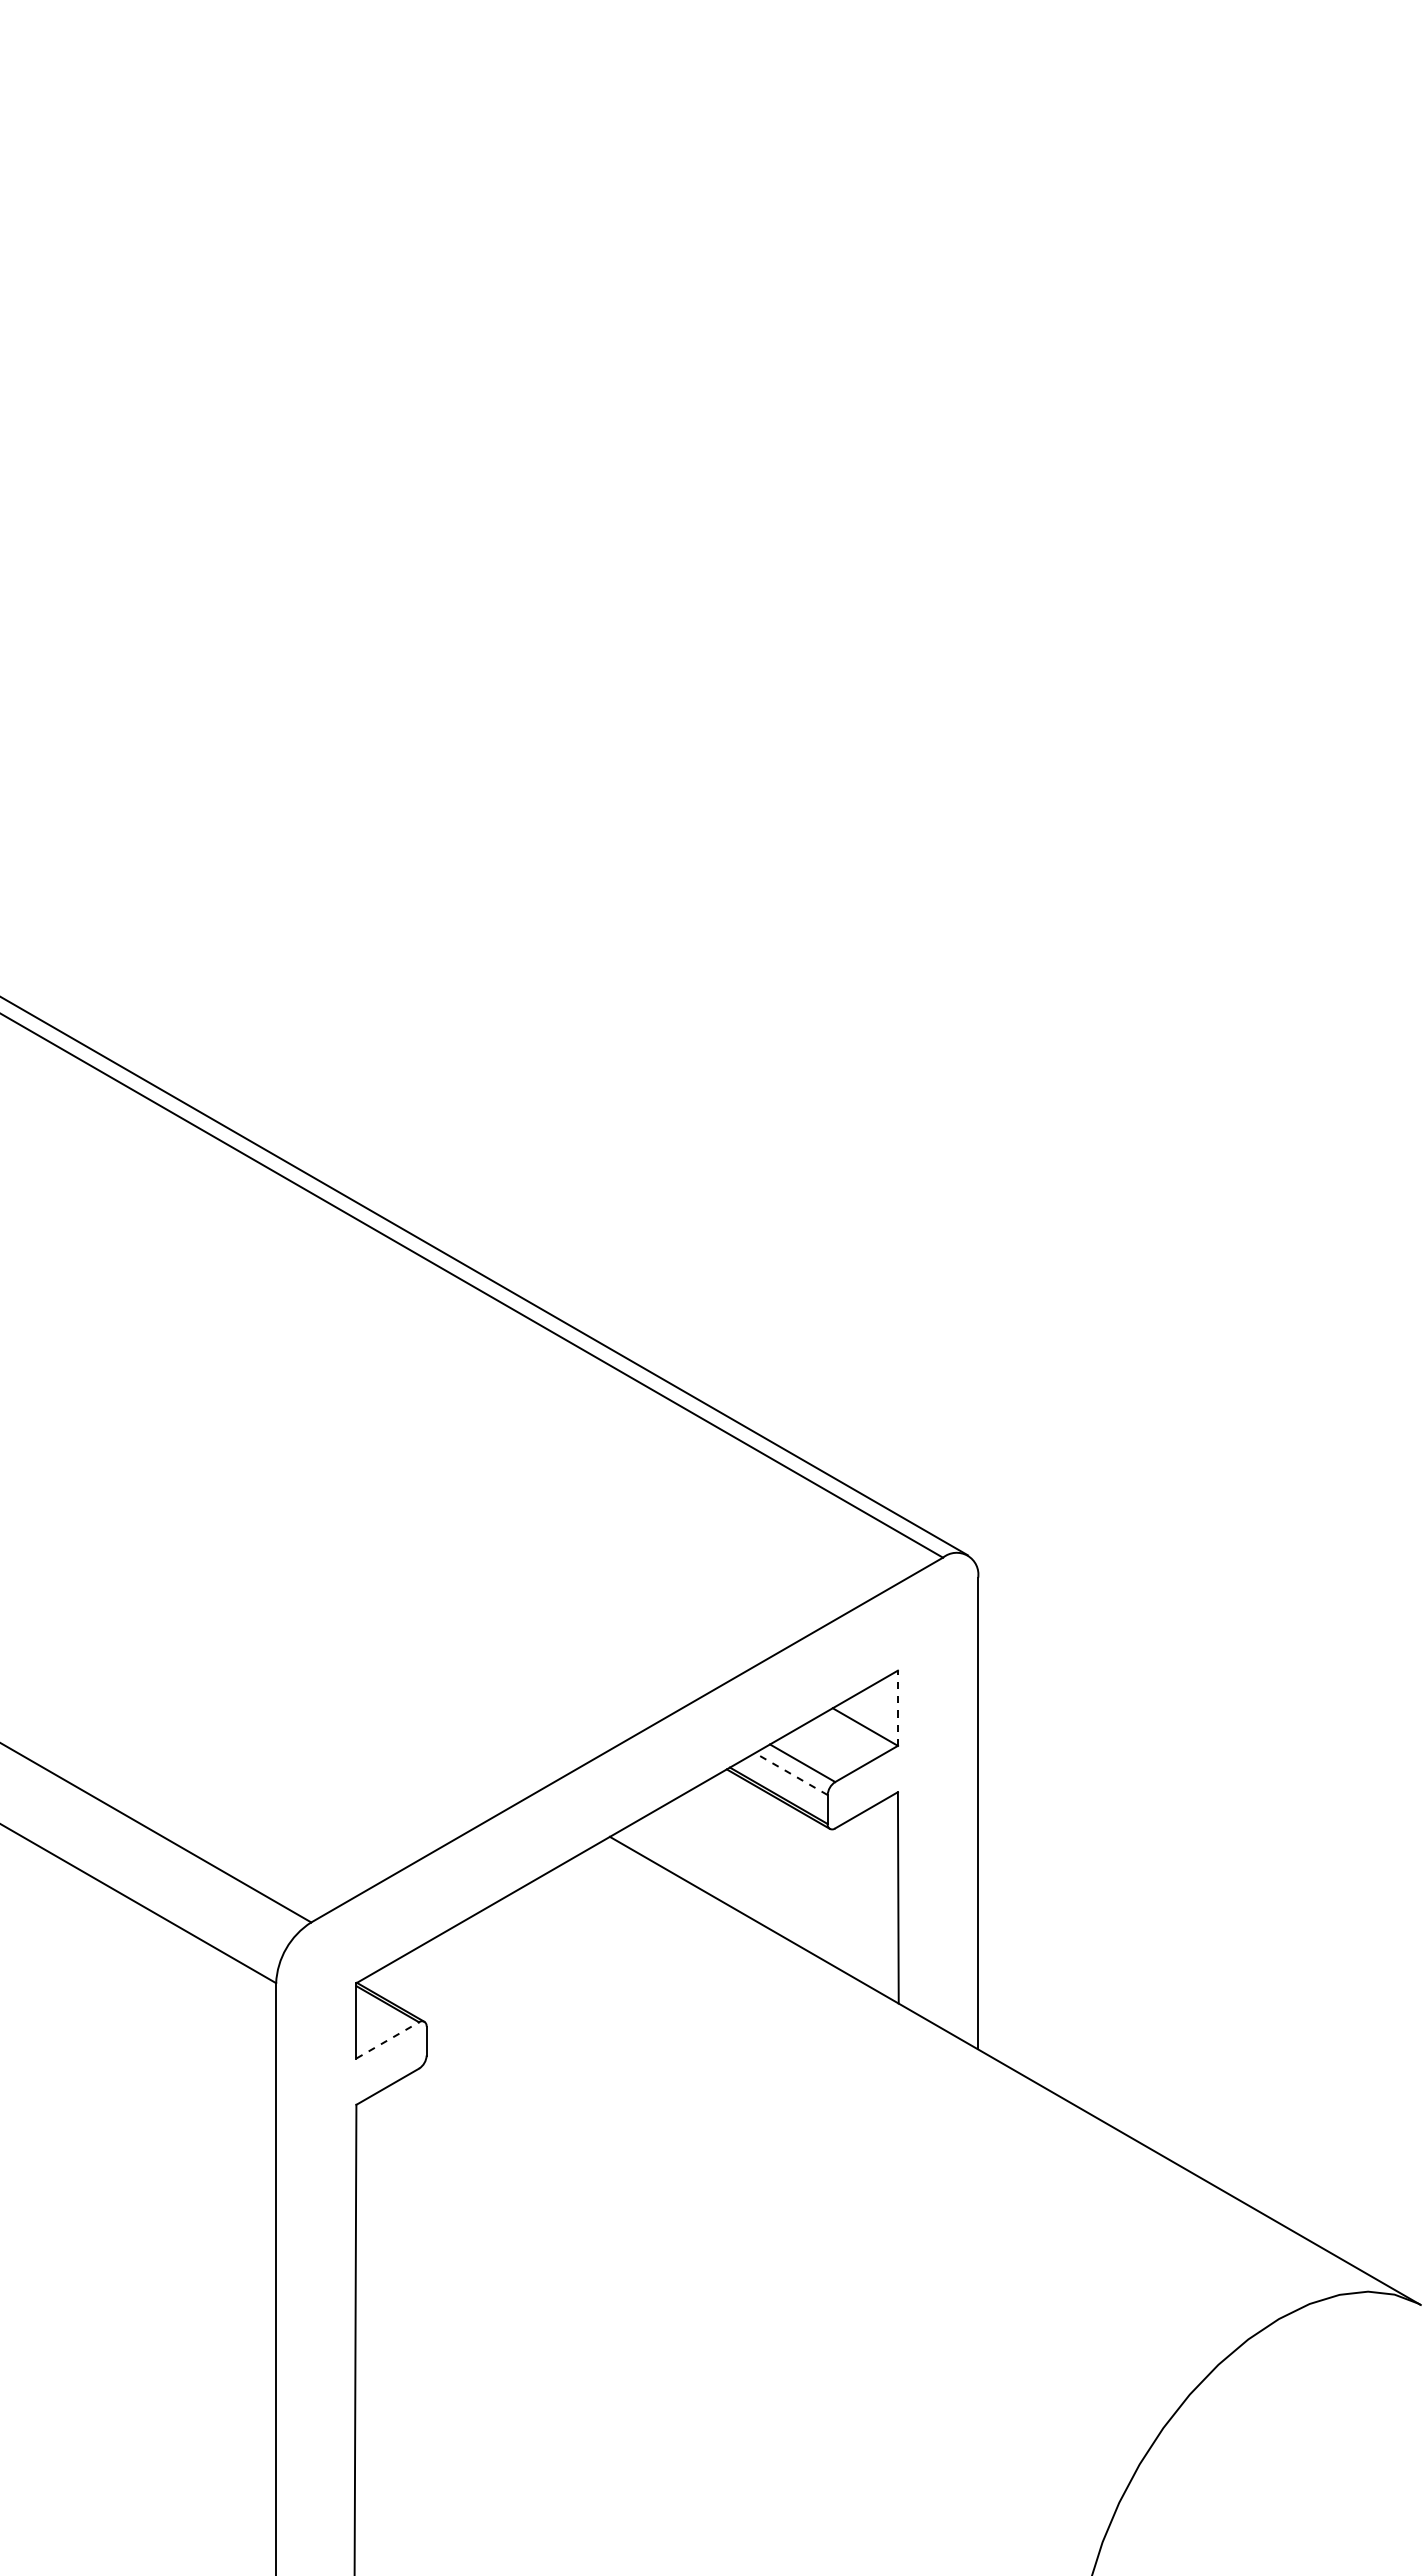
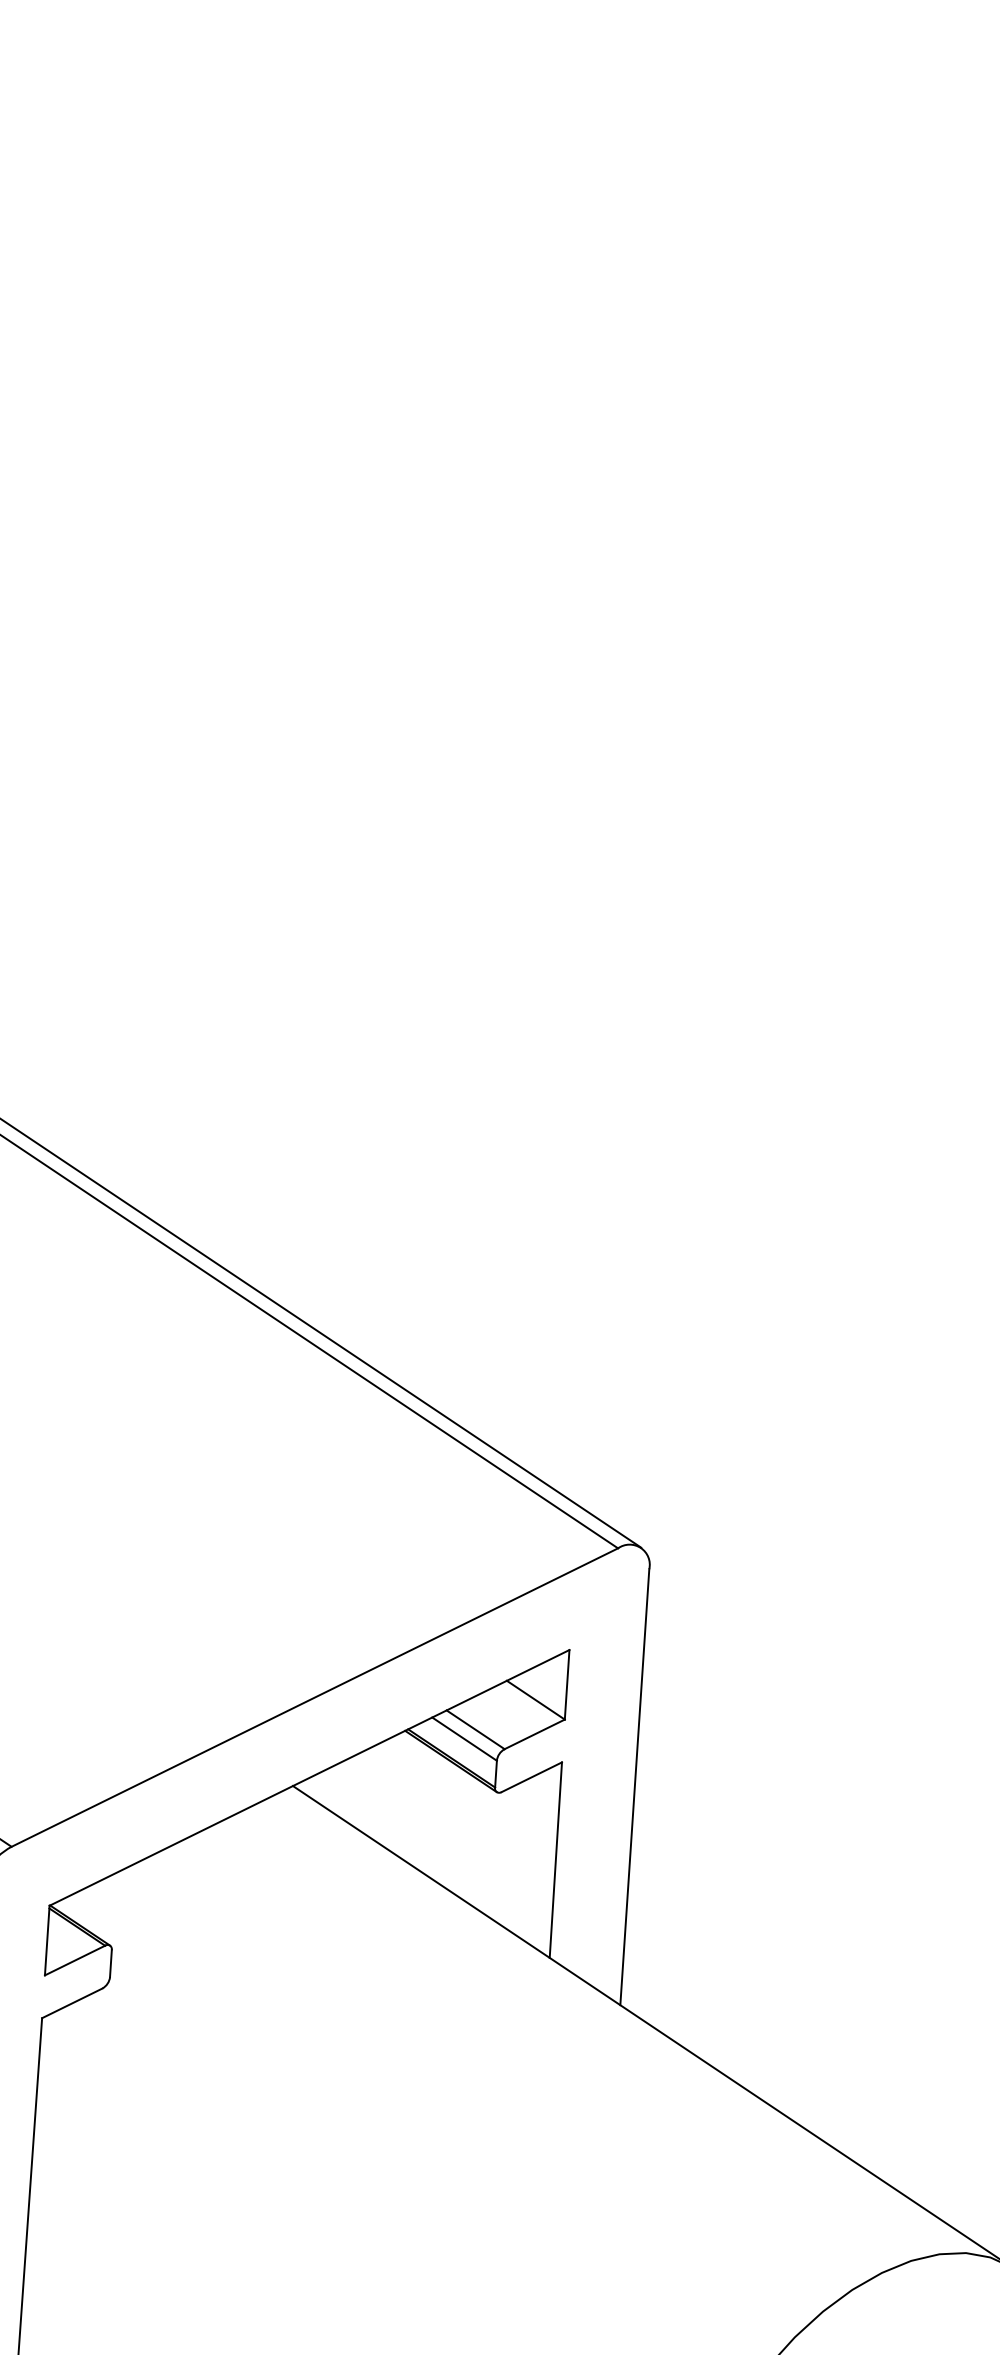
line: (897, 1708) -> (566, 1685), dashed -> solid
line: (791, 1774) -> (464, 1739), dashed -> solid
line: (388, 2040) -> (75, 1960), dashed -> solid

